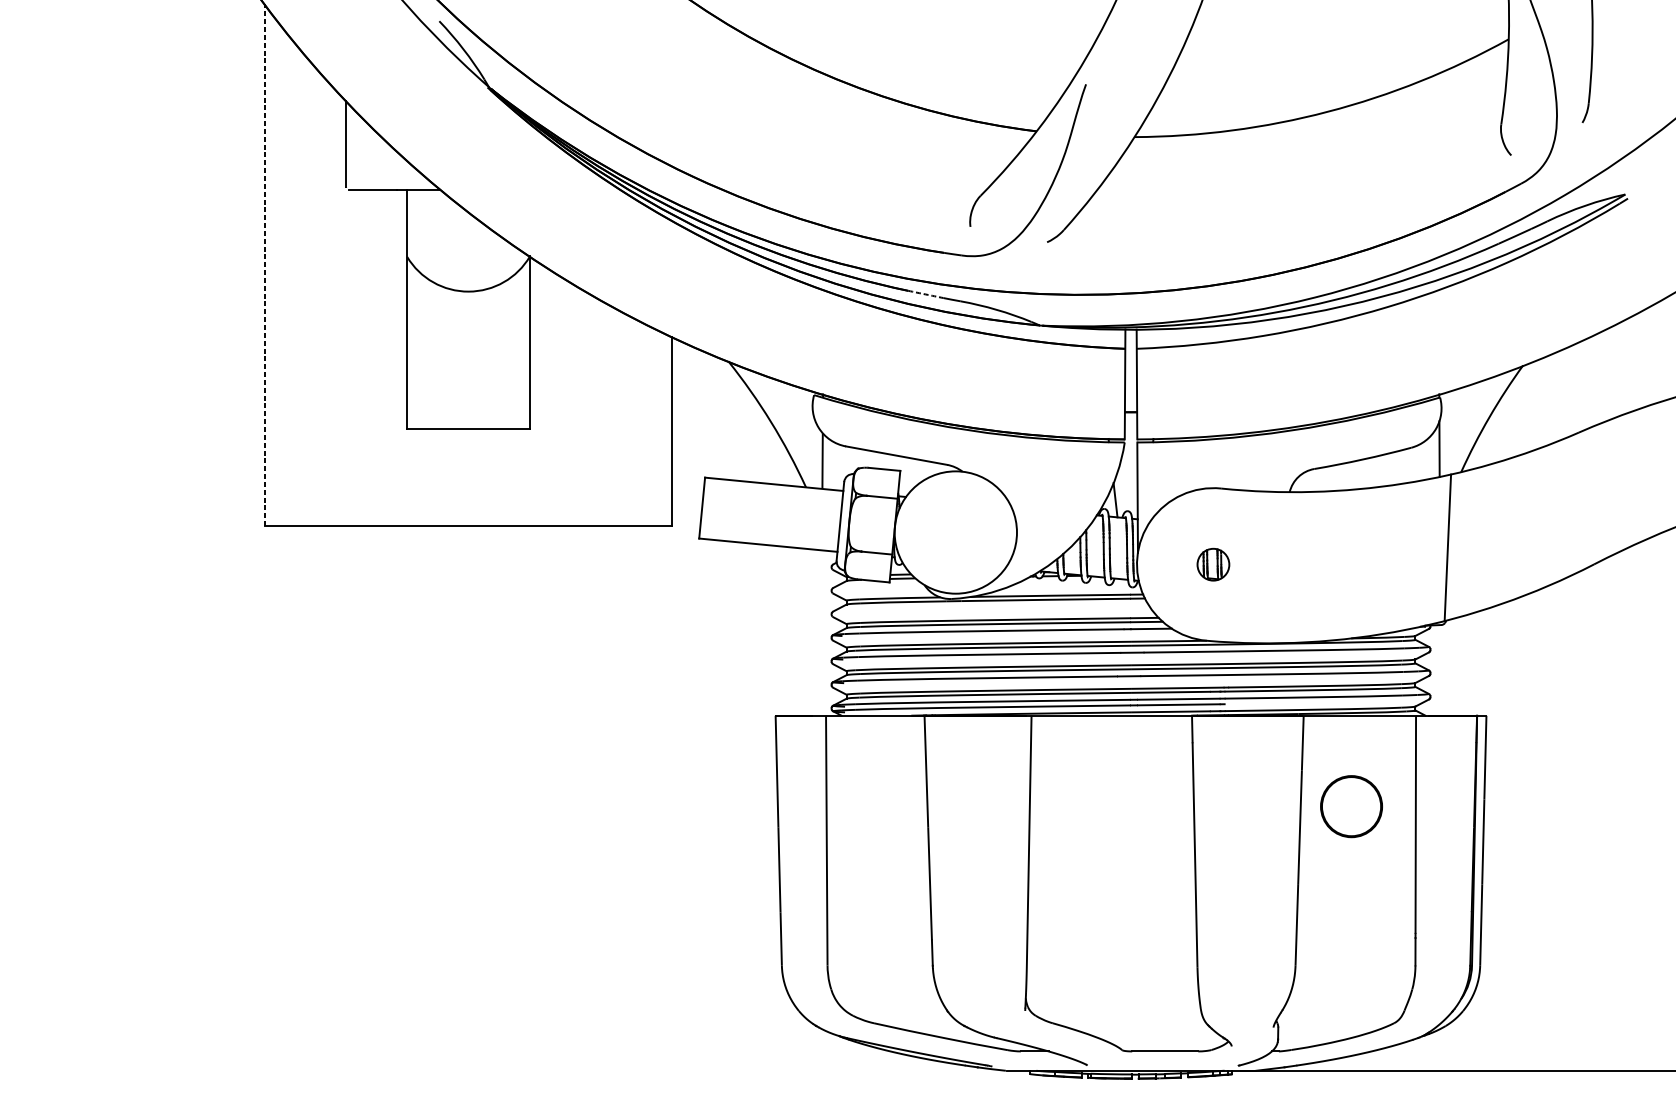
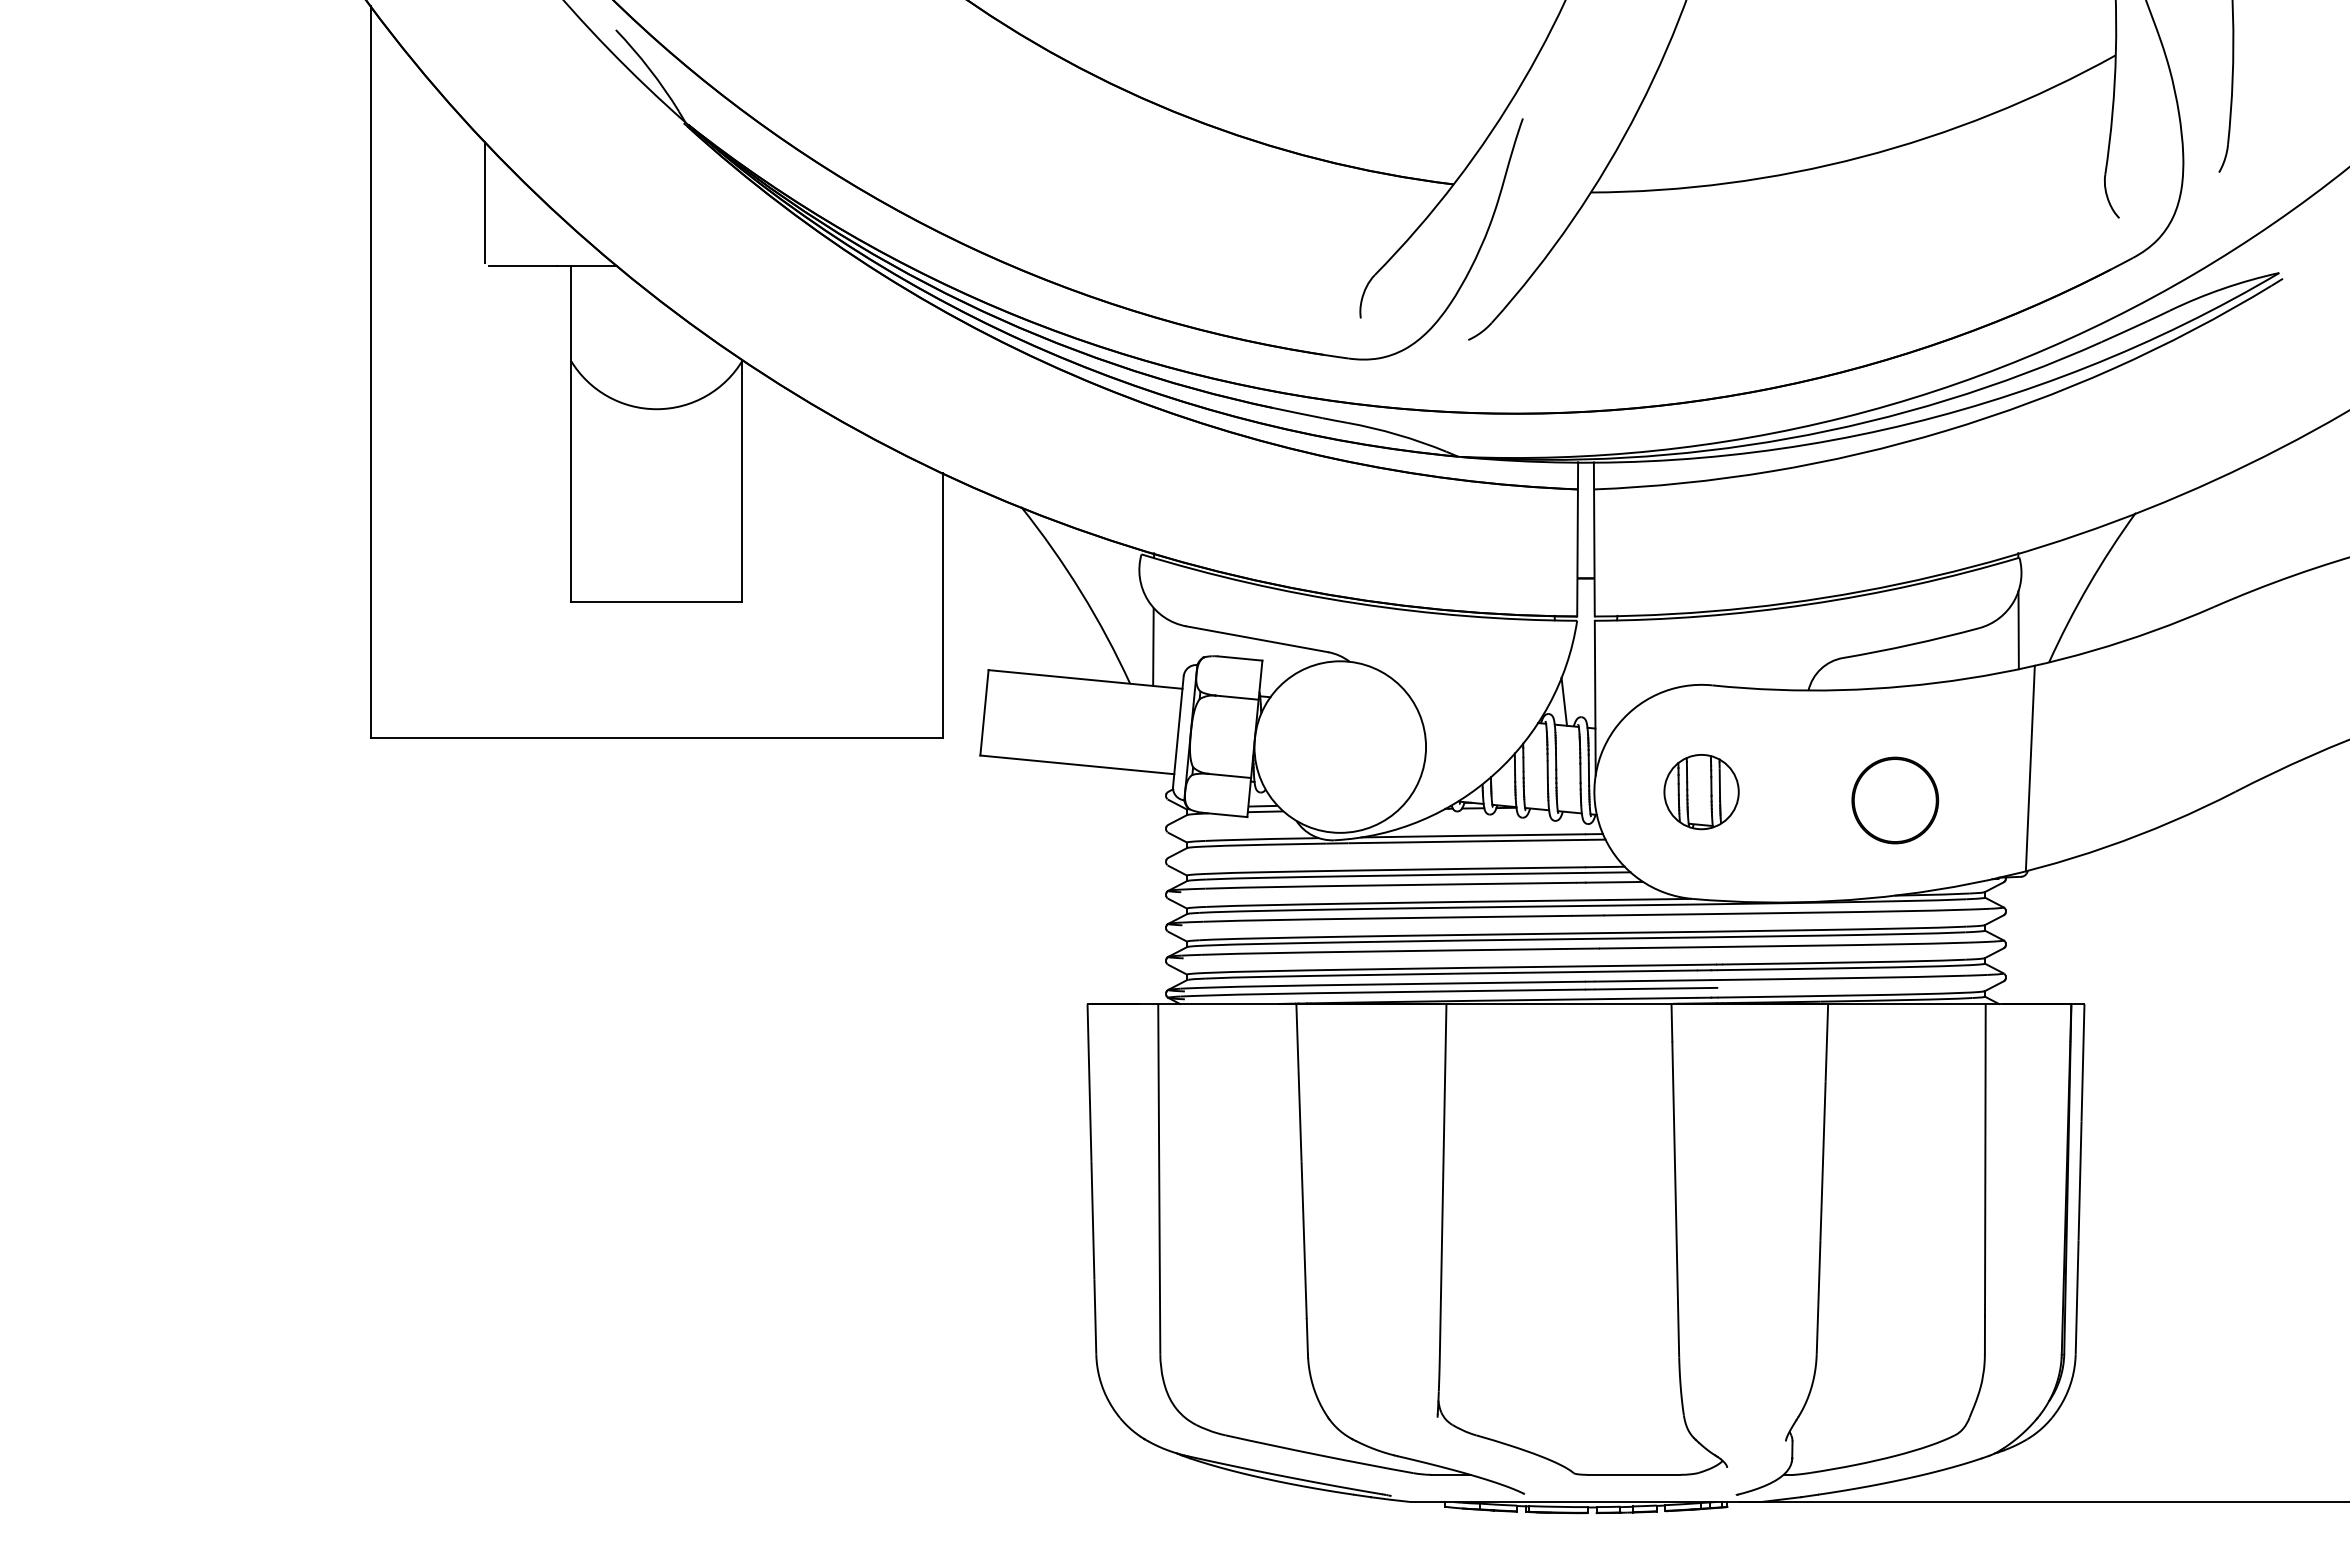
line: (264, 264) -> (370, 371), dashed -> solid
arc: (926, 294) -> (1298, 413), dashed -> solid
part: (1213, 564) -> (1701, 792), size x1.67
part: (1351, 806) -> (1895, 800), moved

